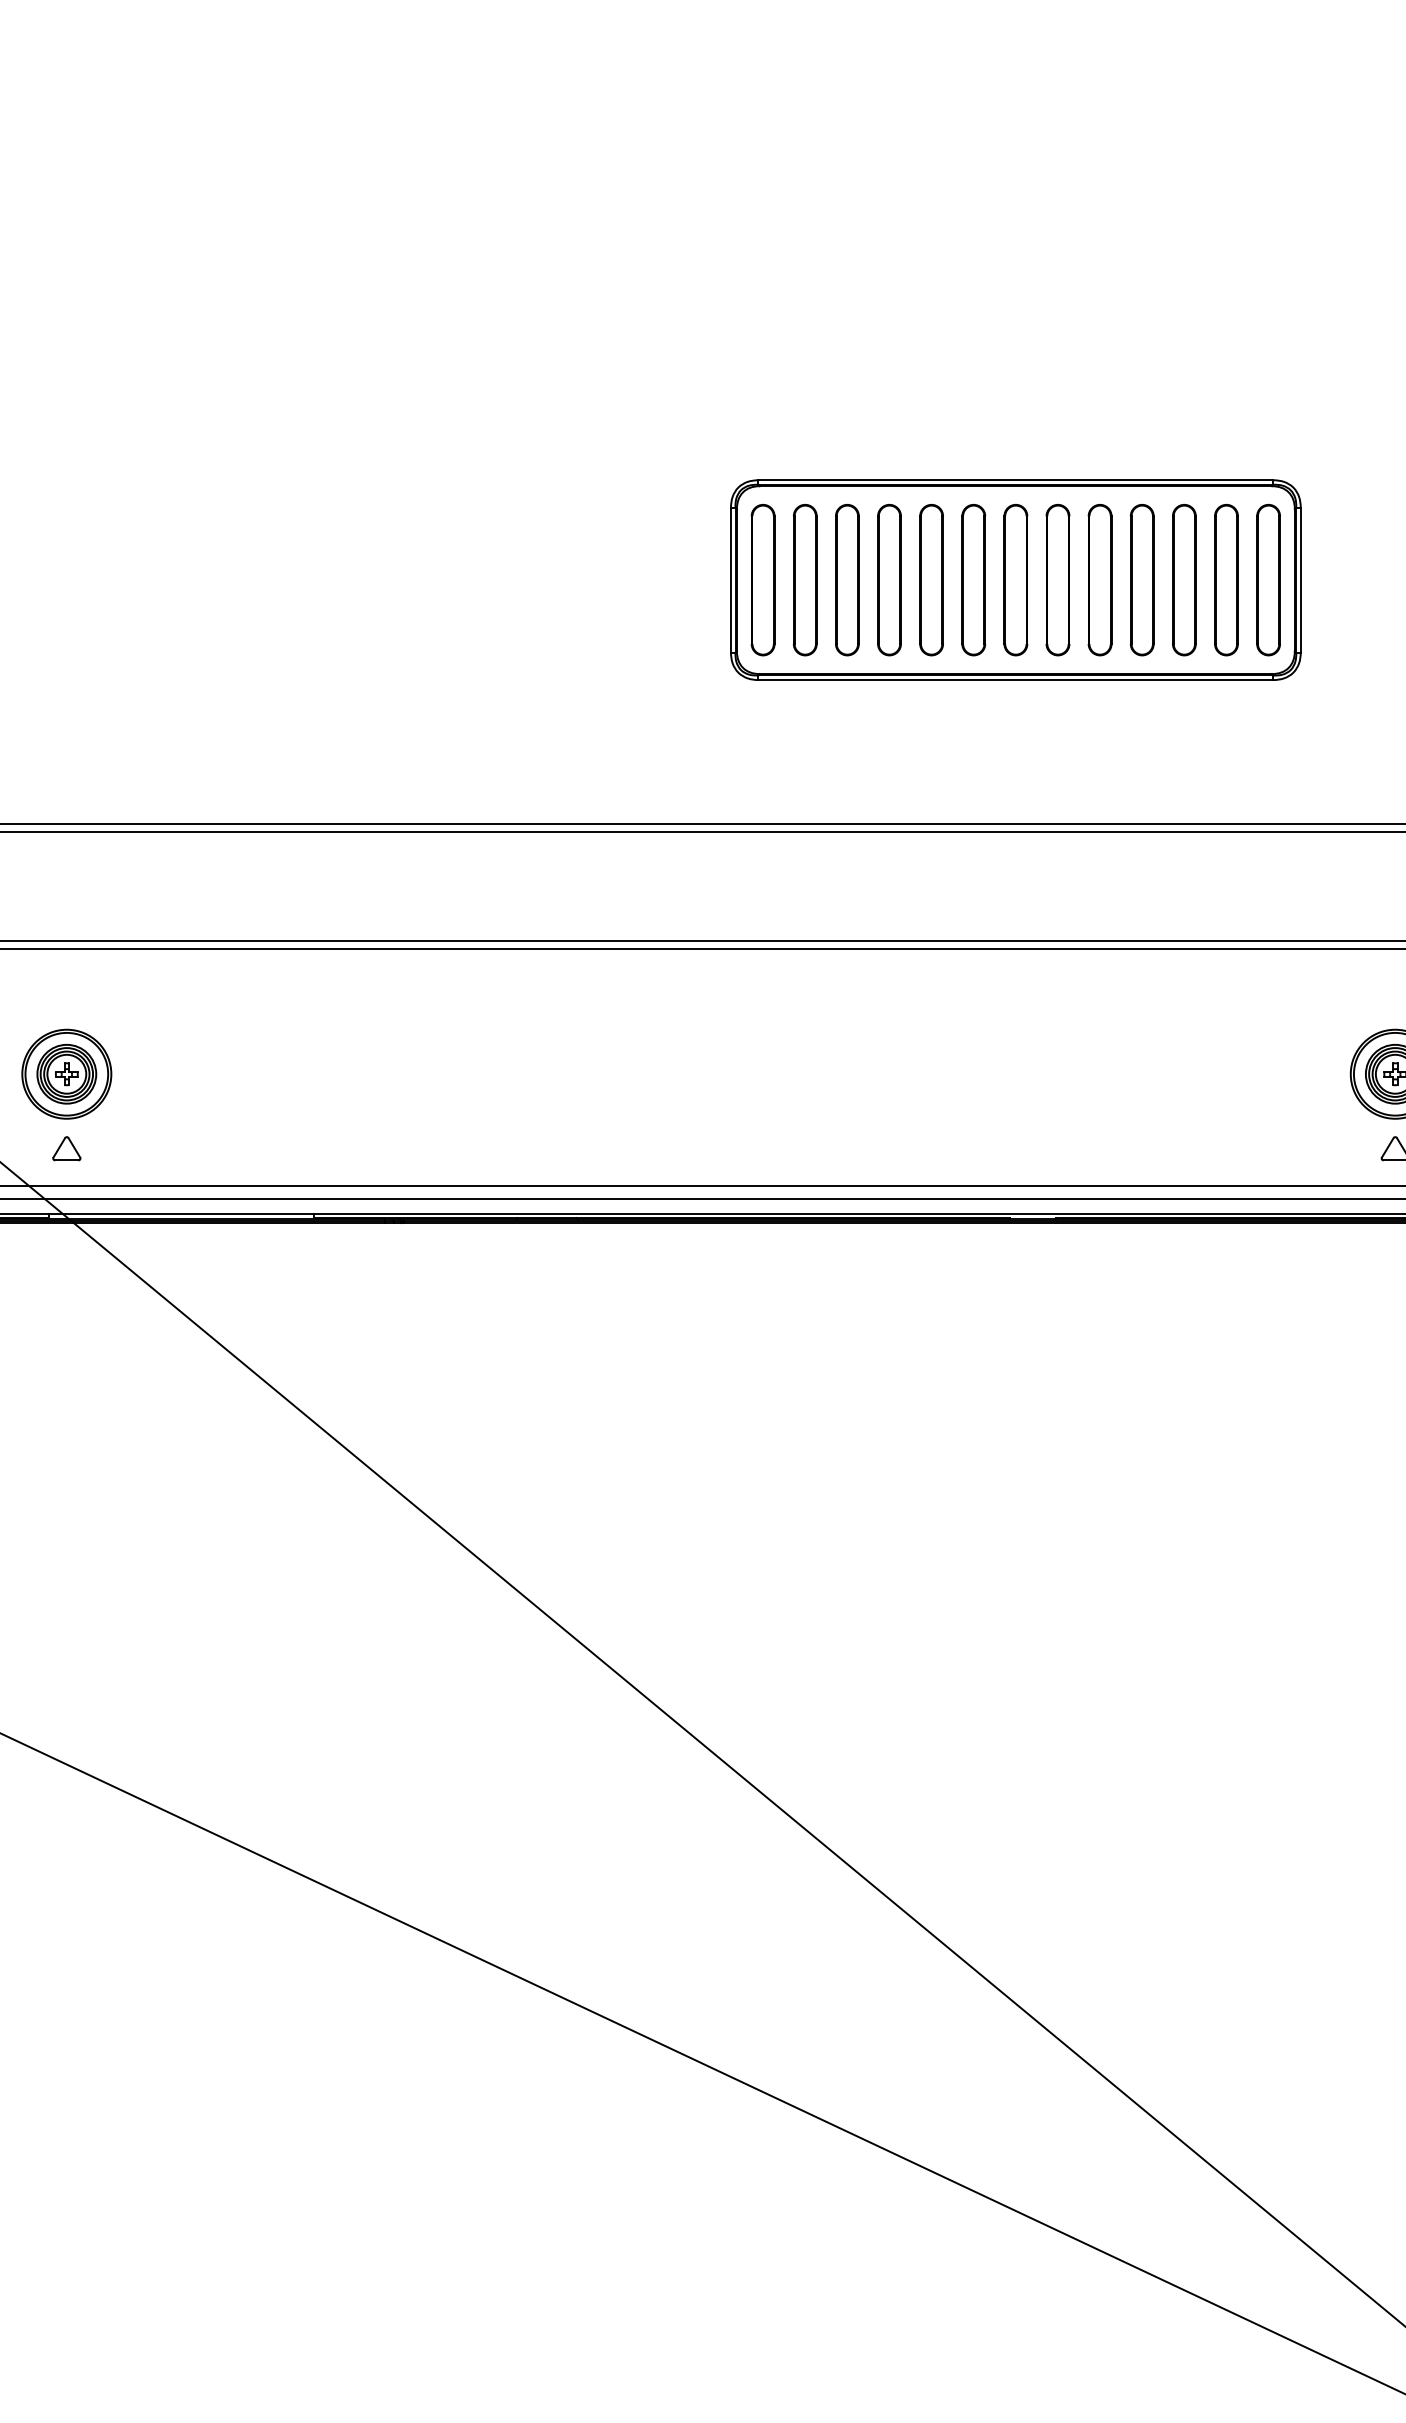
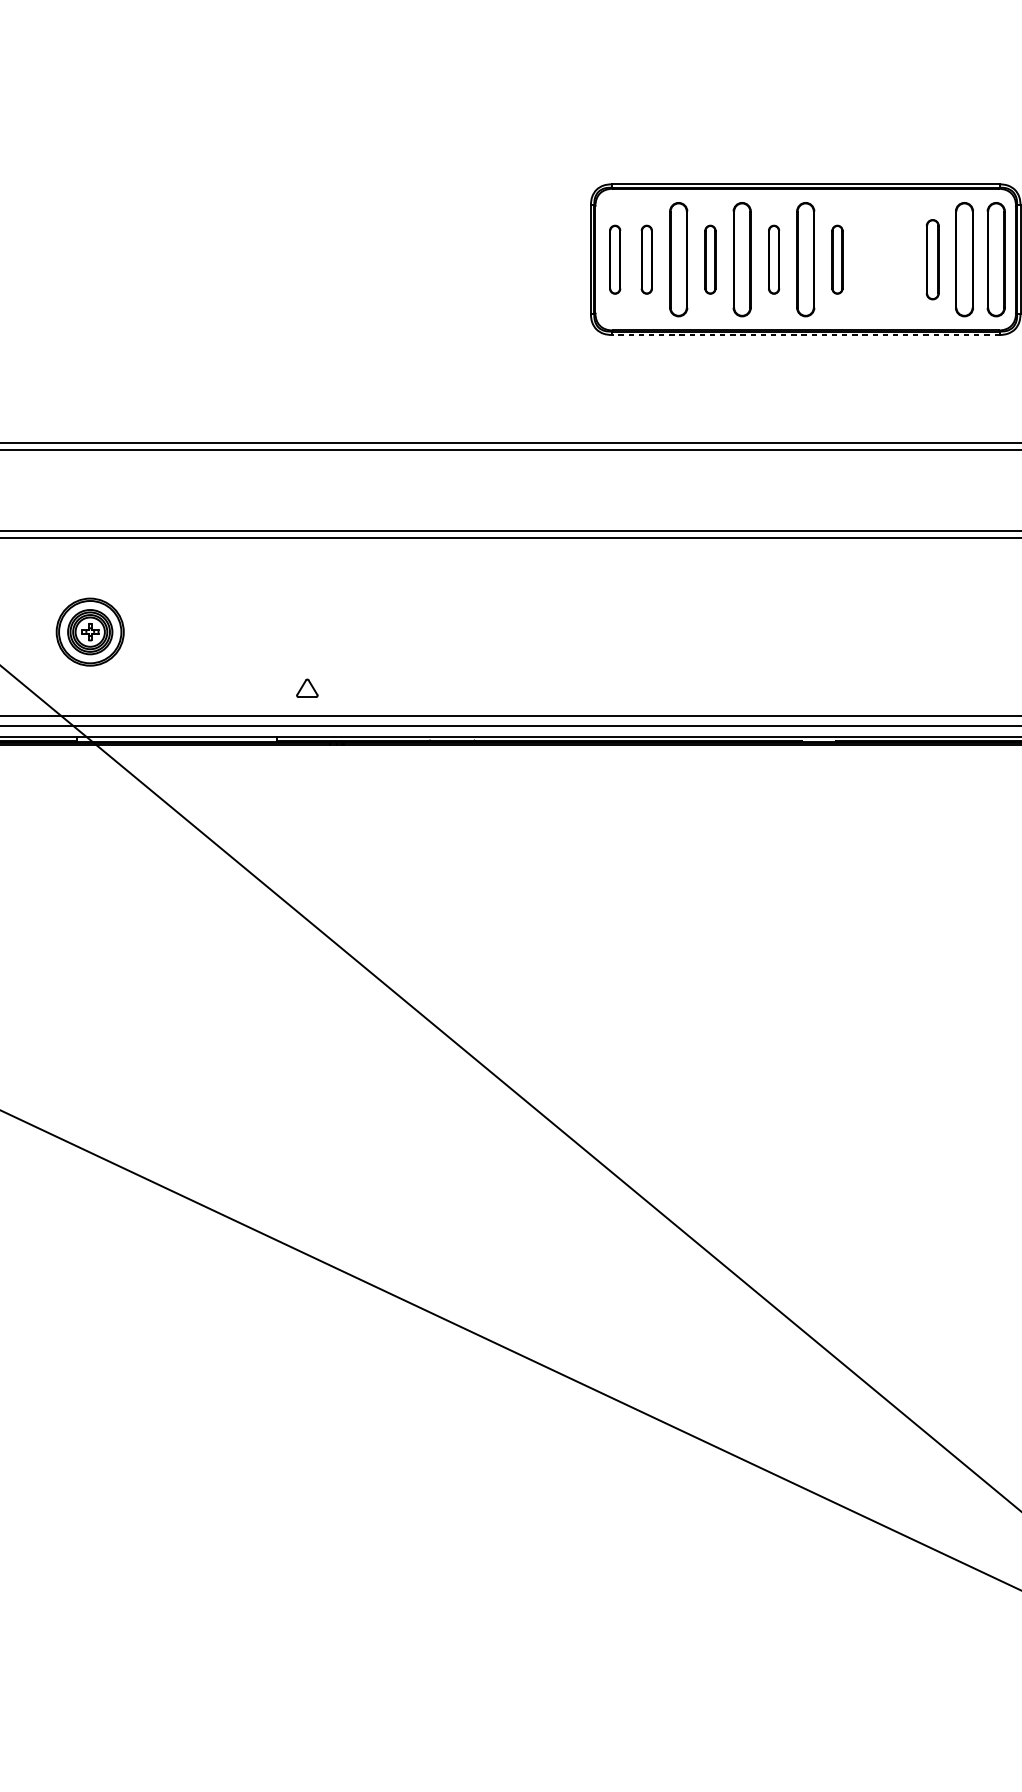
part: (762, 580) -> (614, 259), size x0.6
part: (804, 580) -> (646, 259), size x0.6
part: (889, 580) -> (710, 259), size x0.6
part: (973, 580) -> (773, 259), size x0.6
part: (1057, 580) -> (837, 259), size x0.6
part: (1099, 580) -> (868, 259), removed
part: (1141, 580) -> (900, 259), removed
part: (1184, 580) -> (932, 259), size x0.7
line: (1015, 680) -> (805, 335), solid -> dashed
part: (66, 1148) -> (307, 688), moved

